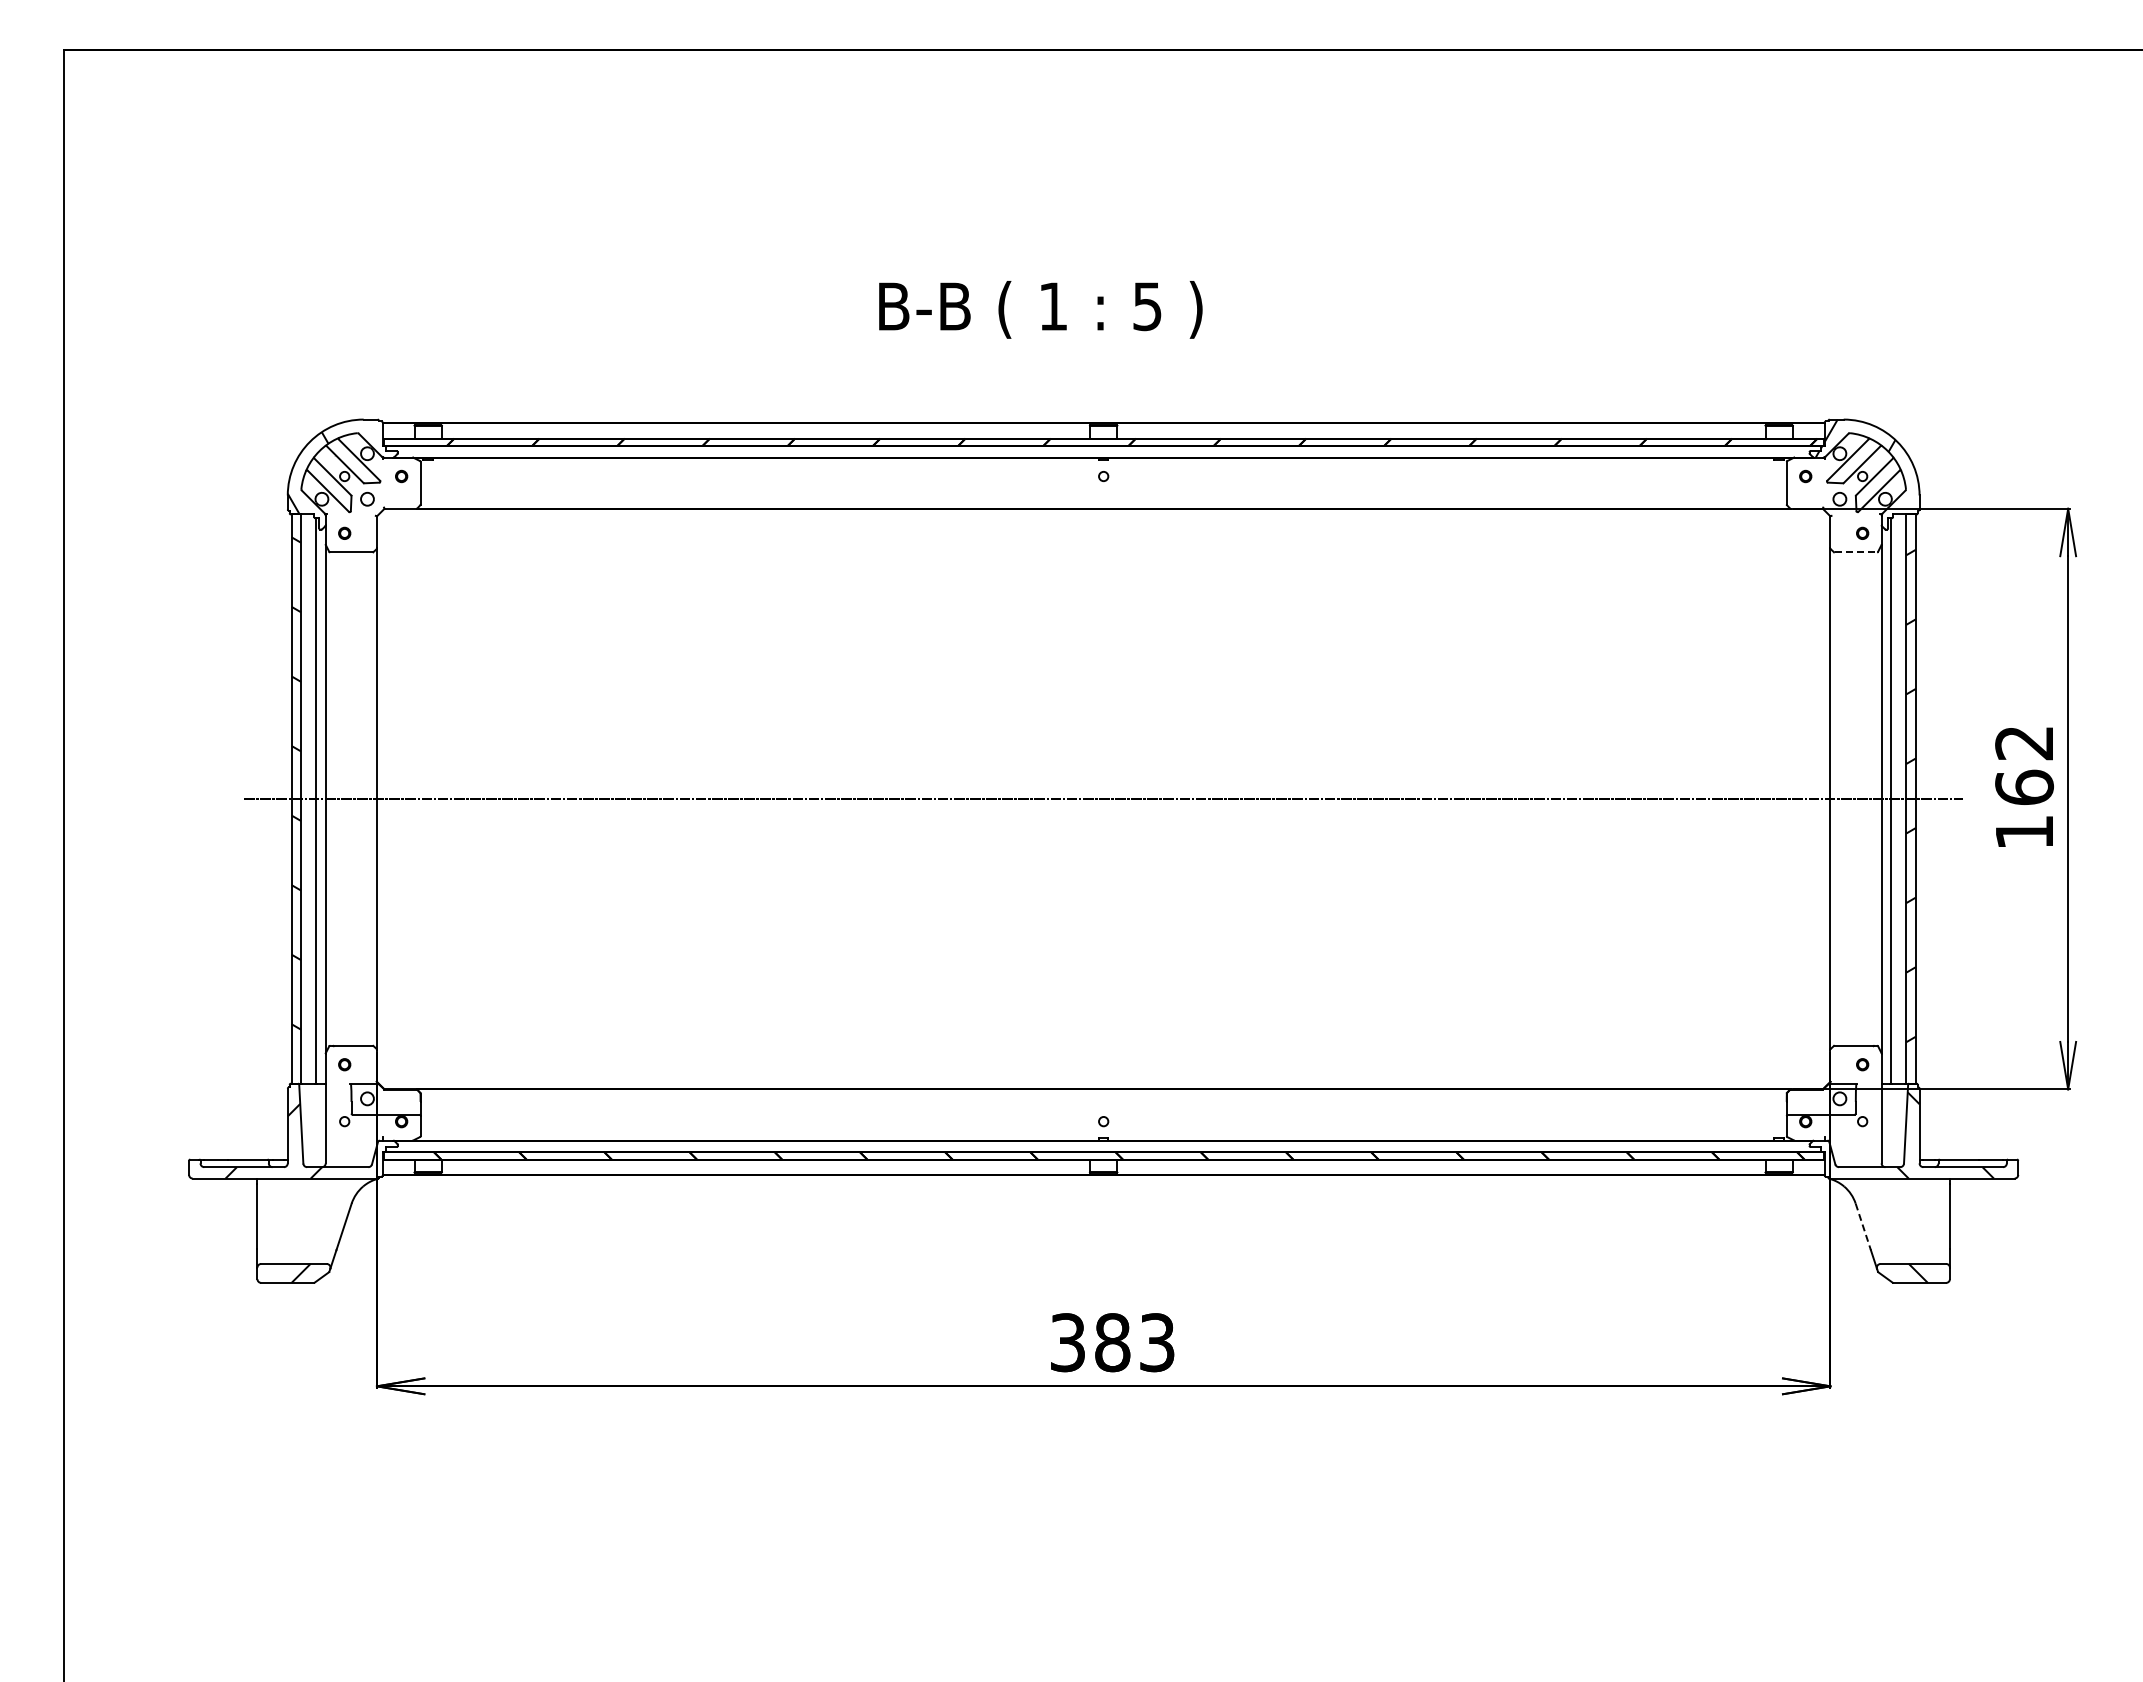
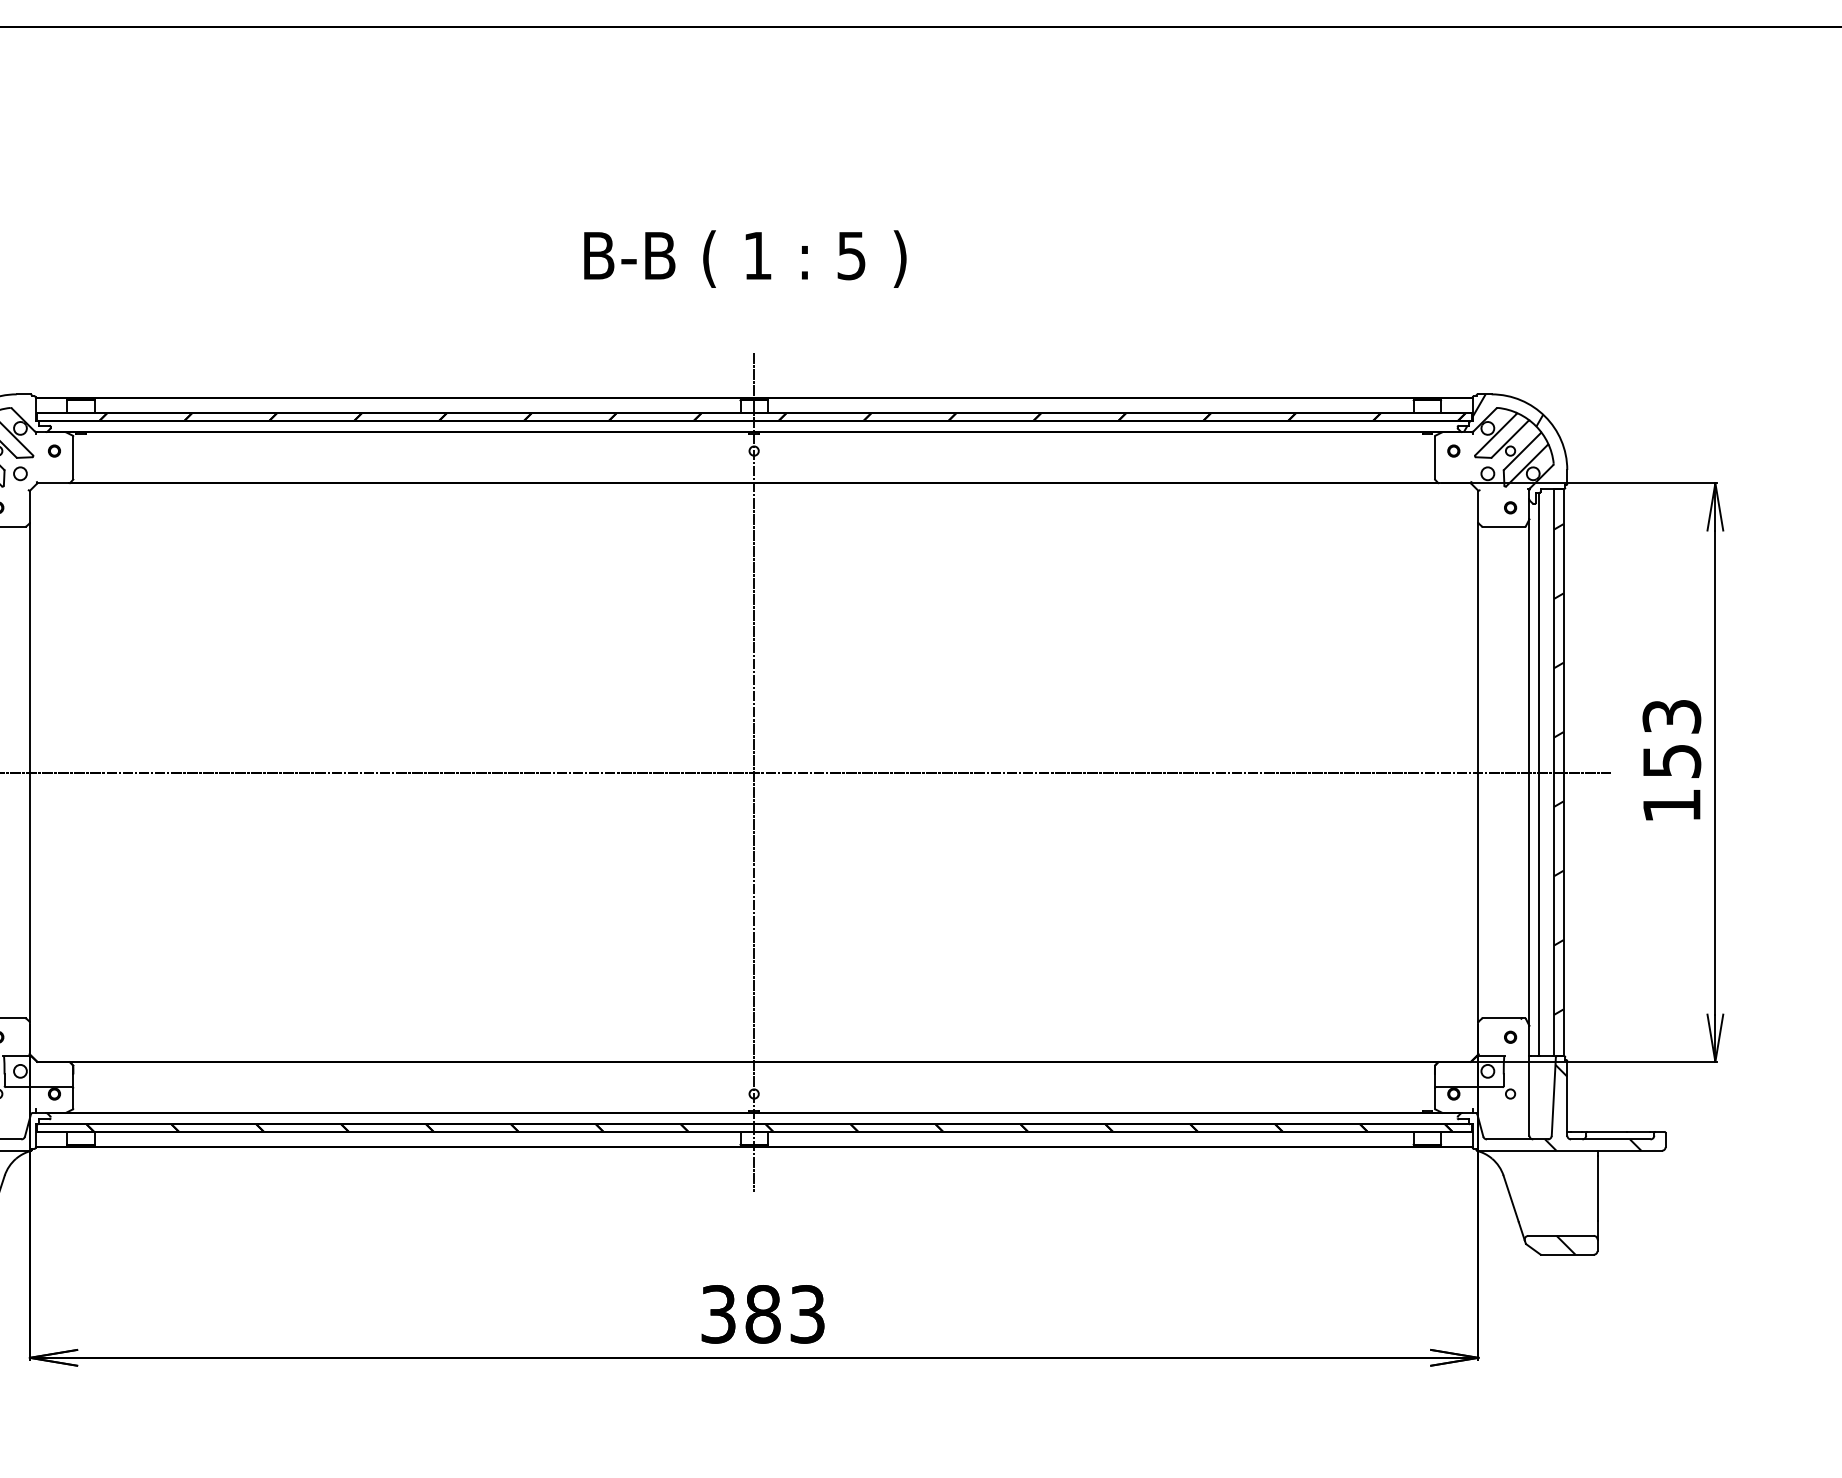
text: (1040, 309) -> (745, 258), moved
line: (1856, 552) -> (1504, 526), dashed -> solid
text: (2024, 765) -> (1671, 739), 162 -> 153
line: (1103, 798) -> (753, 772), added
line: (1863, 1227) -> (1511, 1199), dashed -> solid

